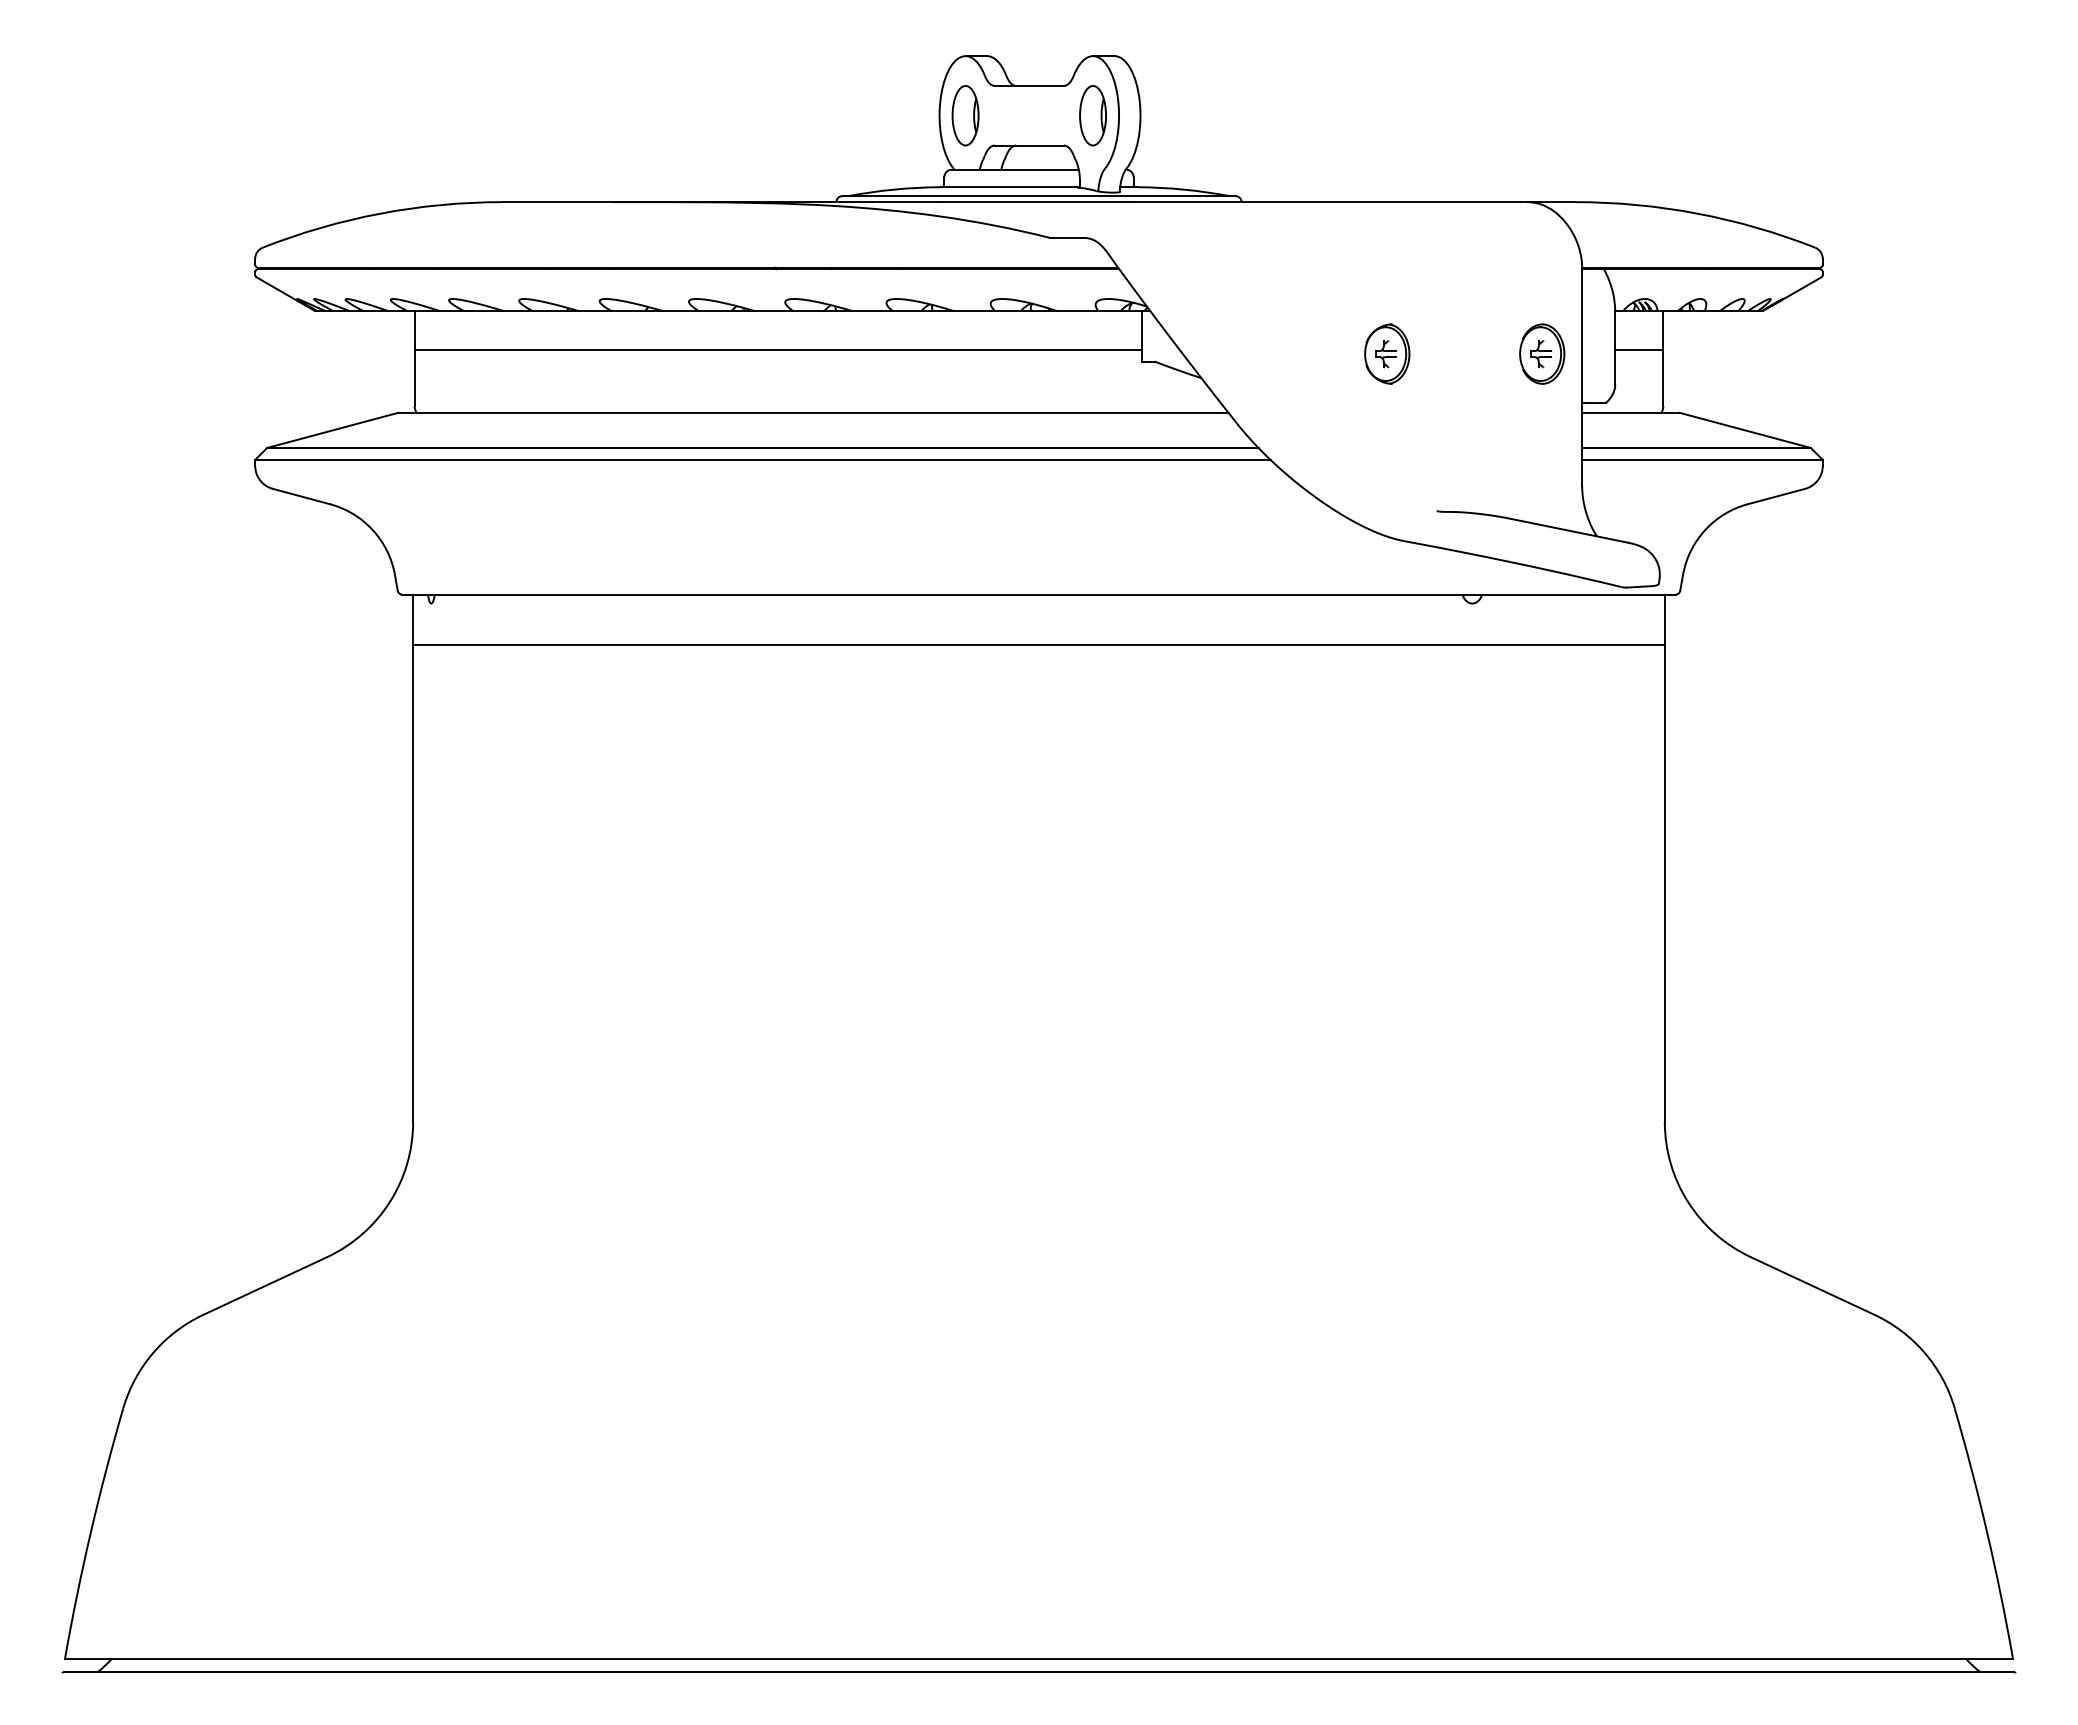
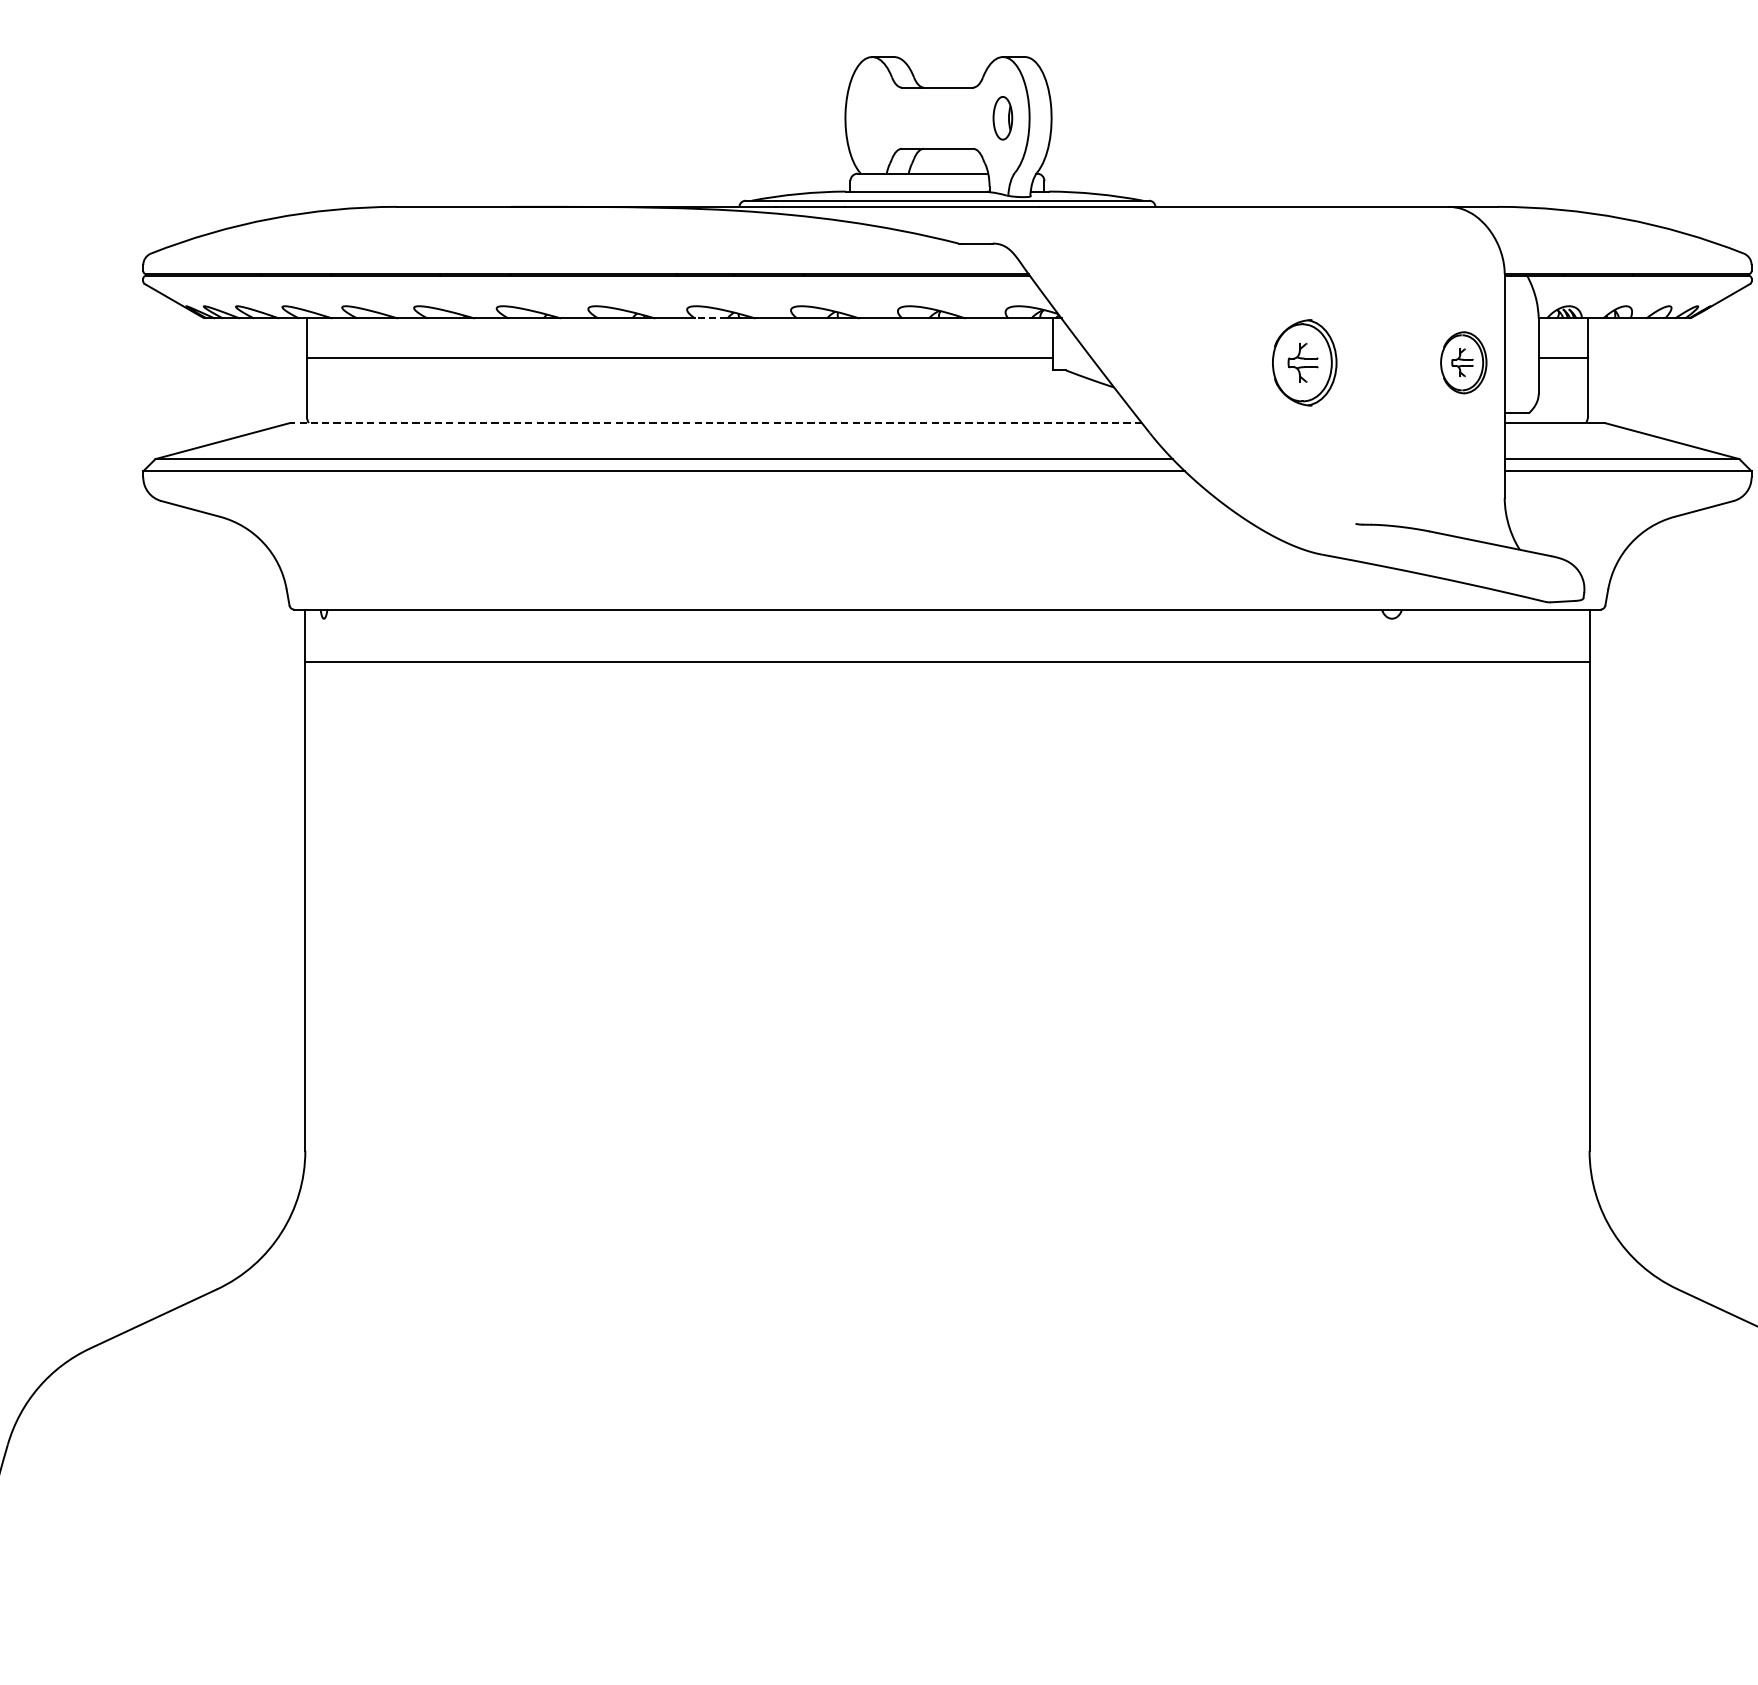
part: (965, 115) -> (872, 117), removed
part: (1092, 115) -> (1002, 117), size x0.7
line: (808, 310) -> (710, 318), solid -> dashed
part: (1387, 353) -> (1305, 362), size x1.4
line: (812, 412) -> (715, 422), solid -> dashed

